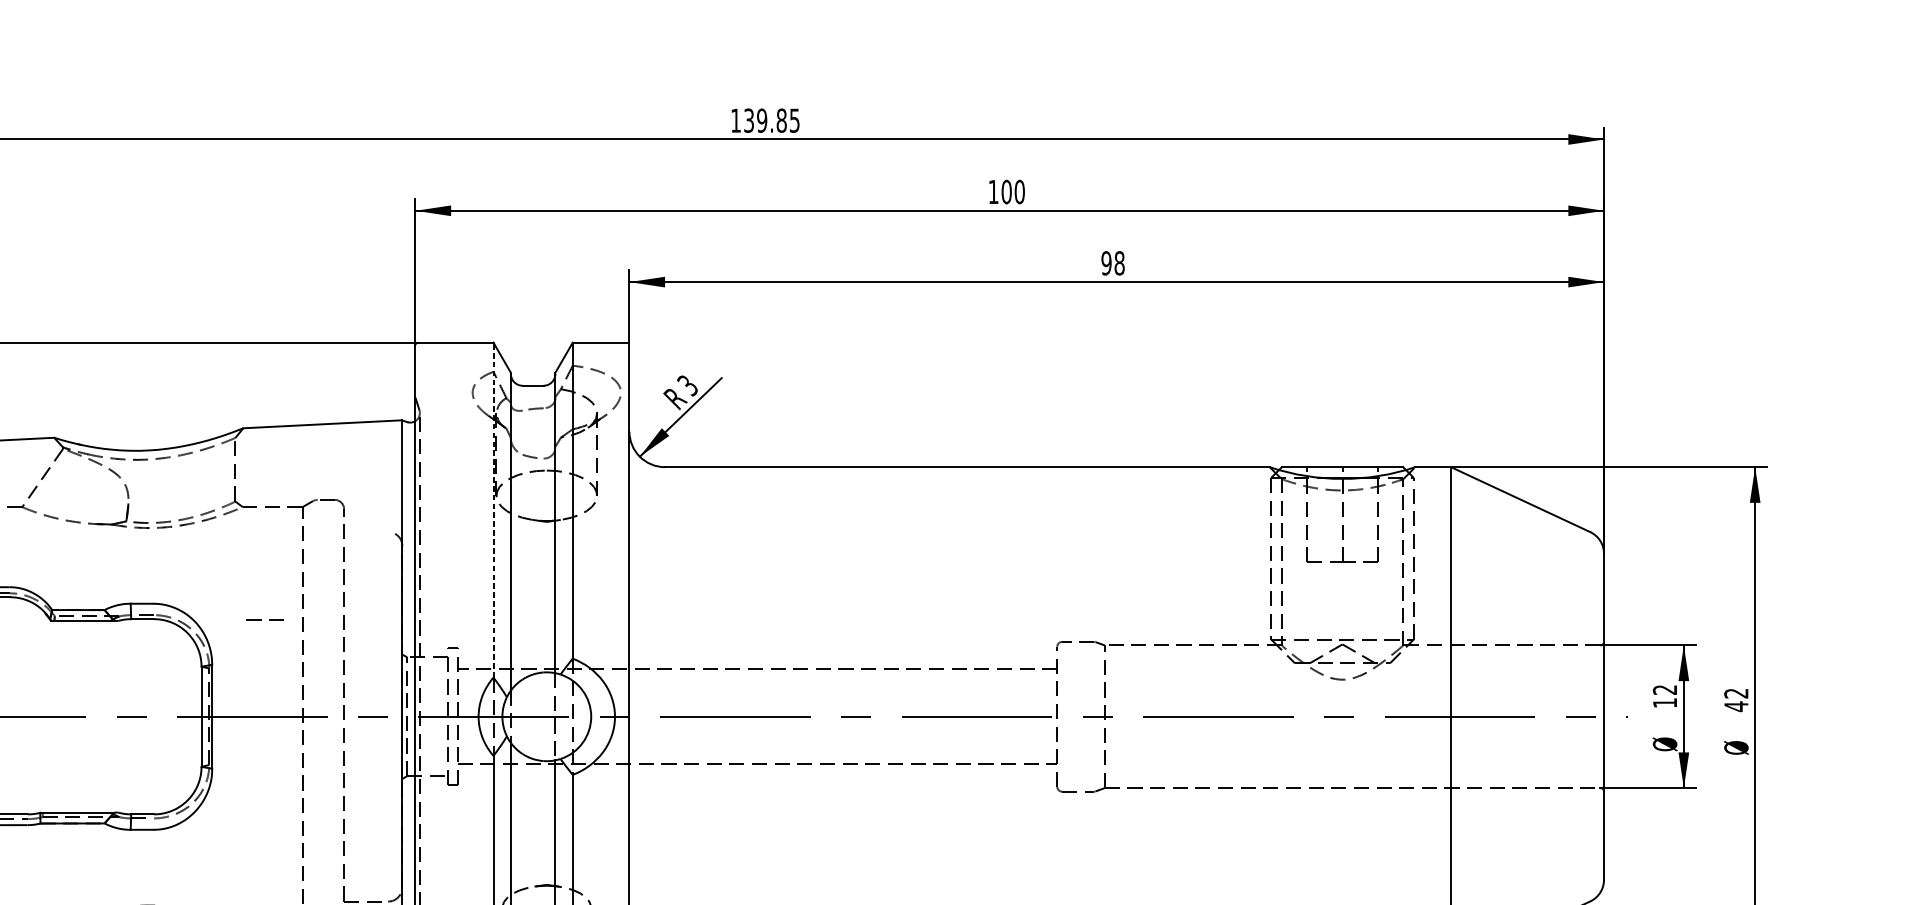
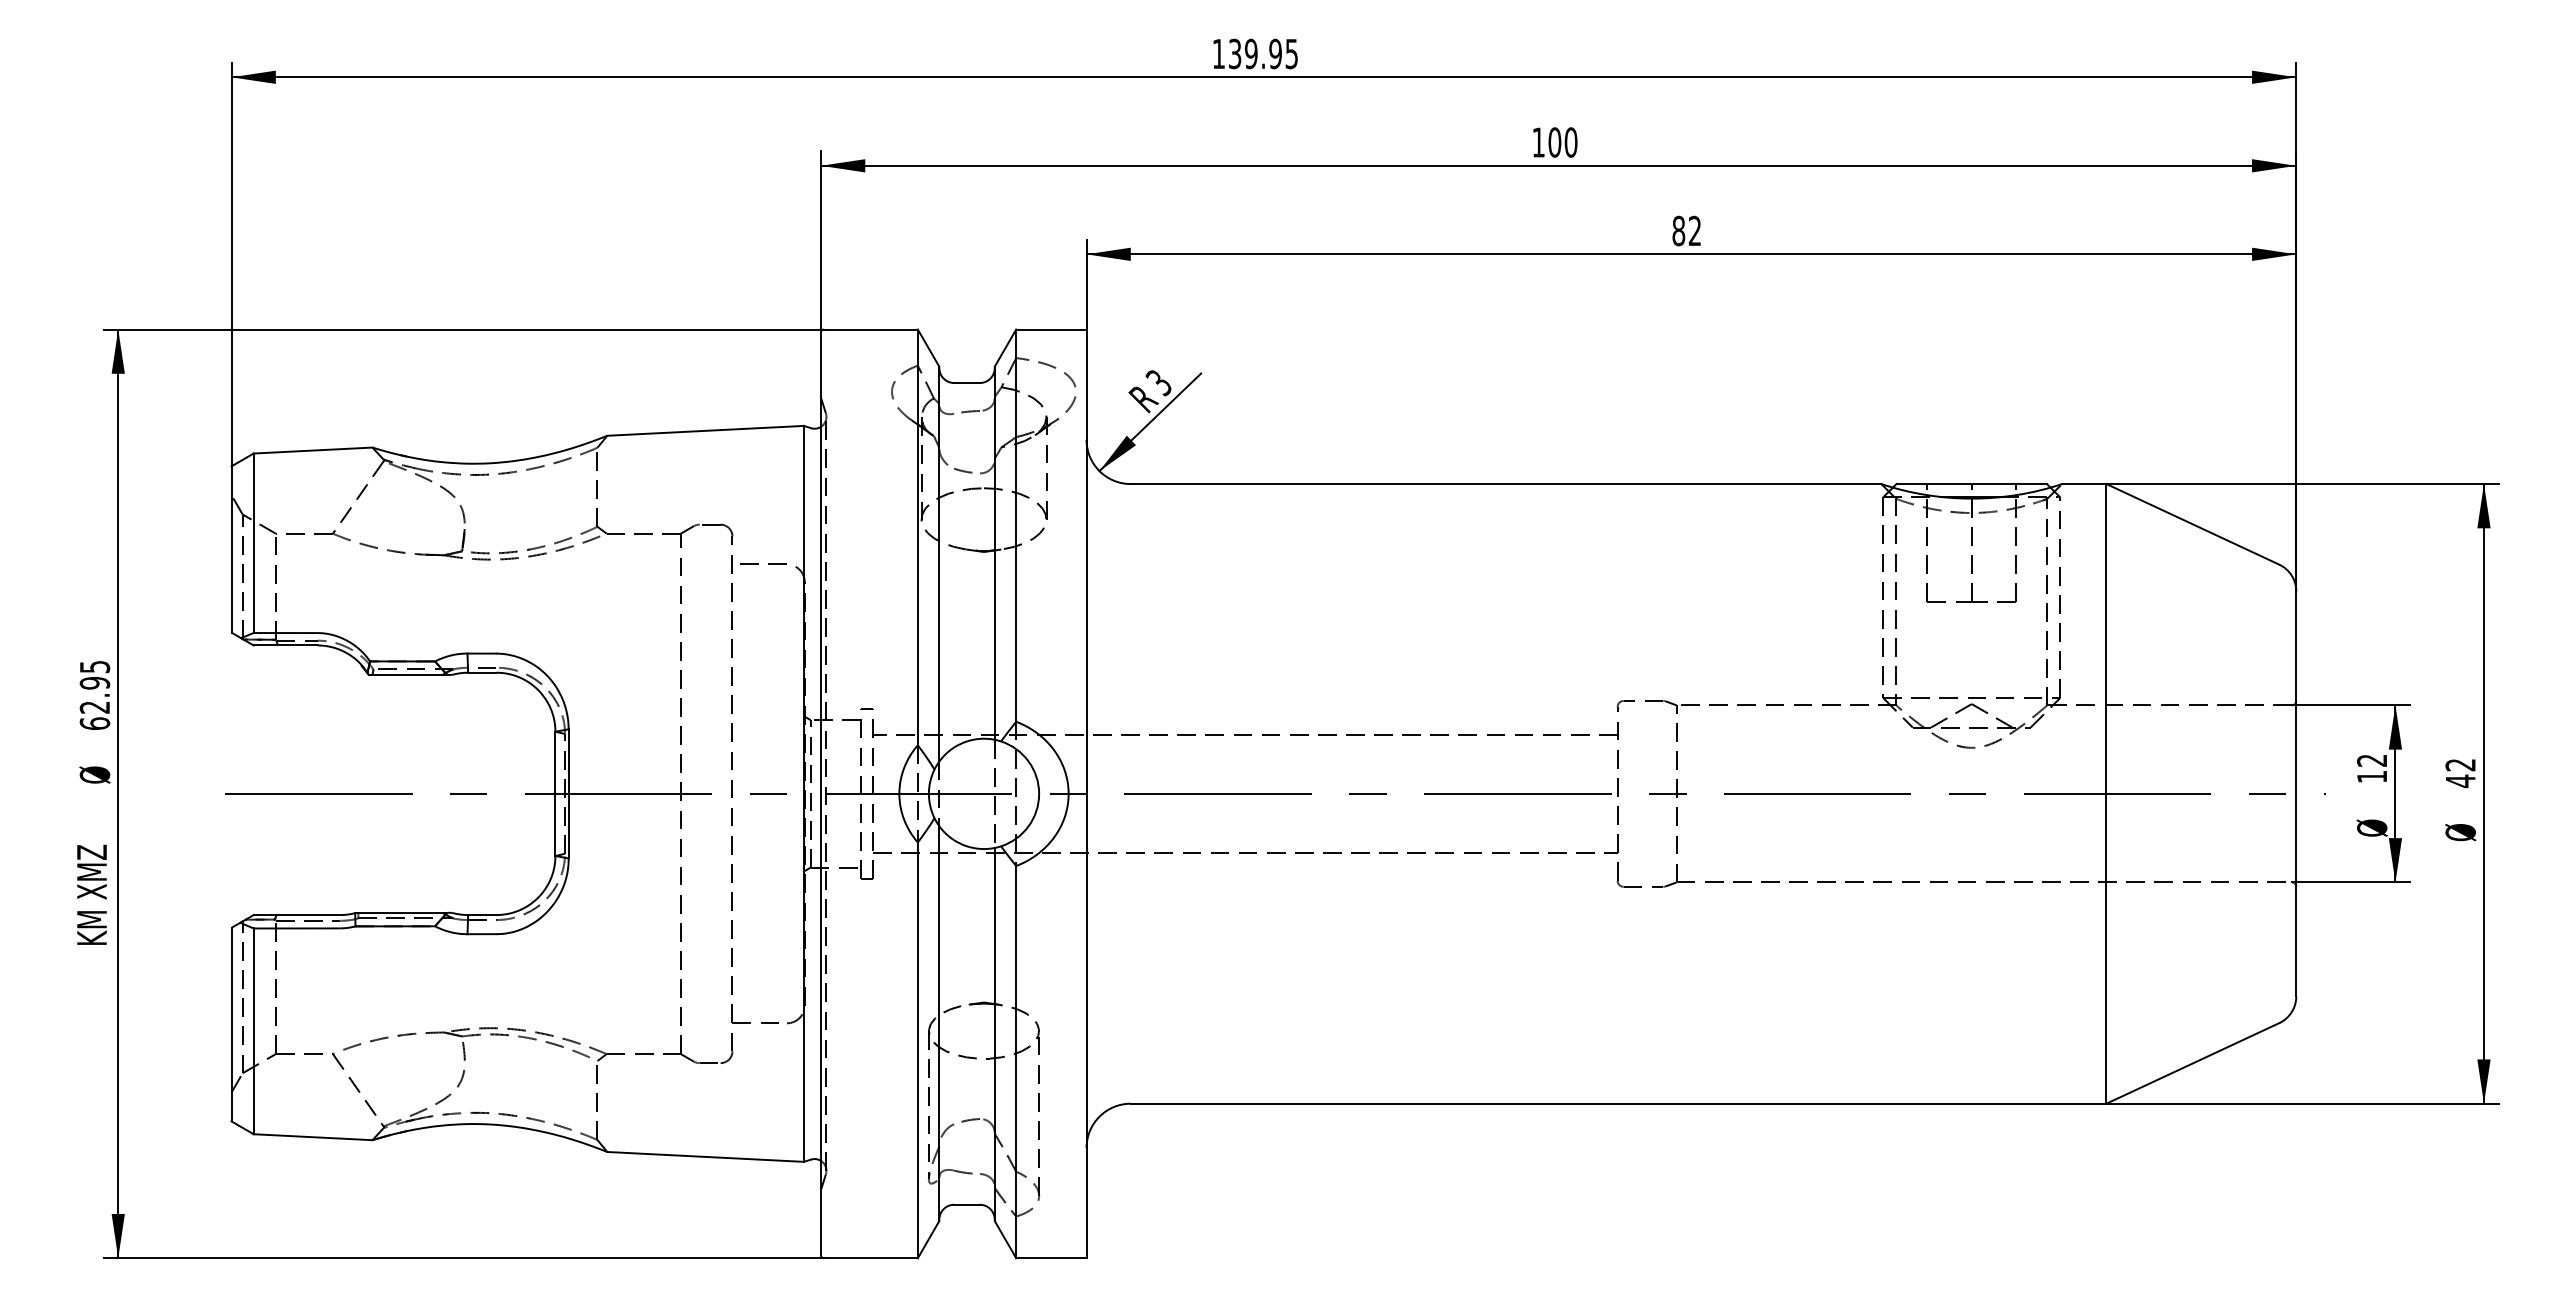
text: (781, 121) -> (1275, 54), 139.85 -> 139.95
text: (1112, 262) -> (1686, 230), 98 -> 82
line: (493, 510) -> (917, 537), dashed -> solid
line: (261, 618) -> (758, 563), moved

